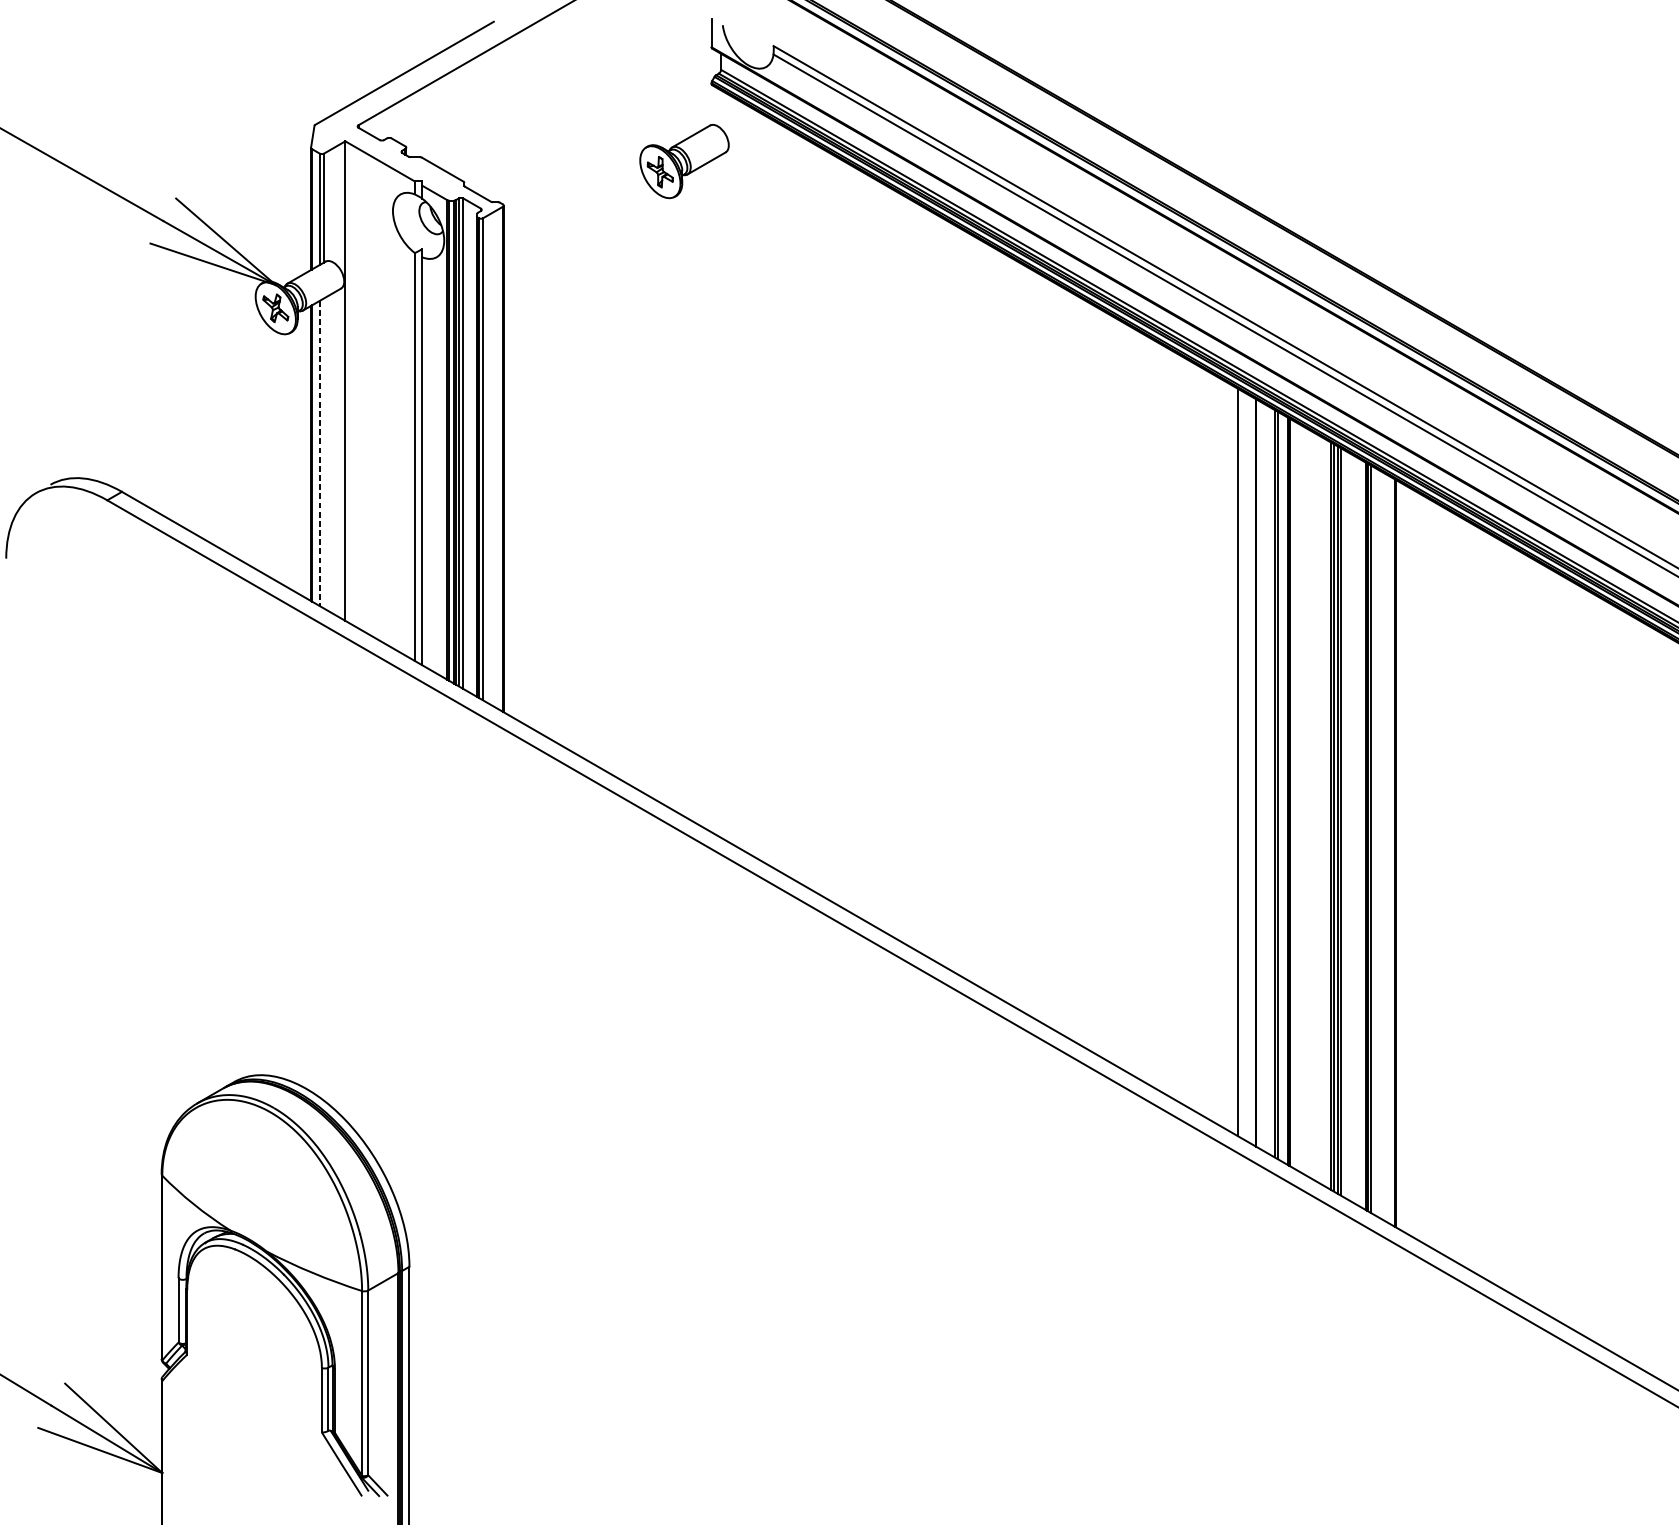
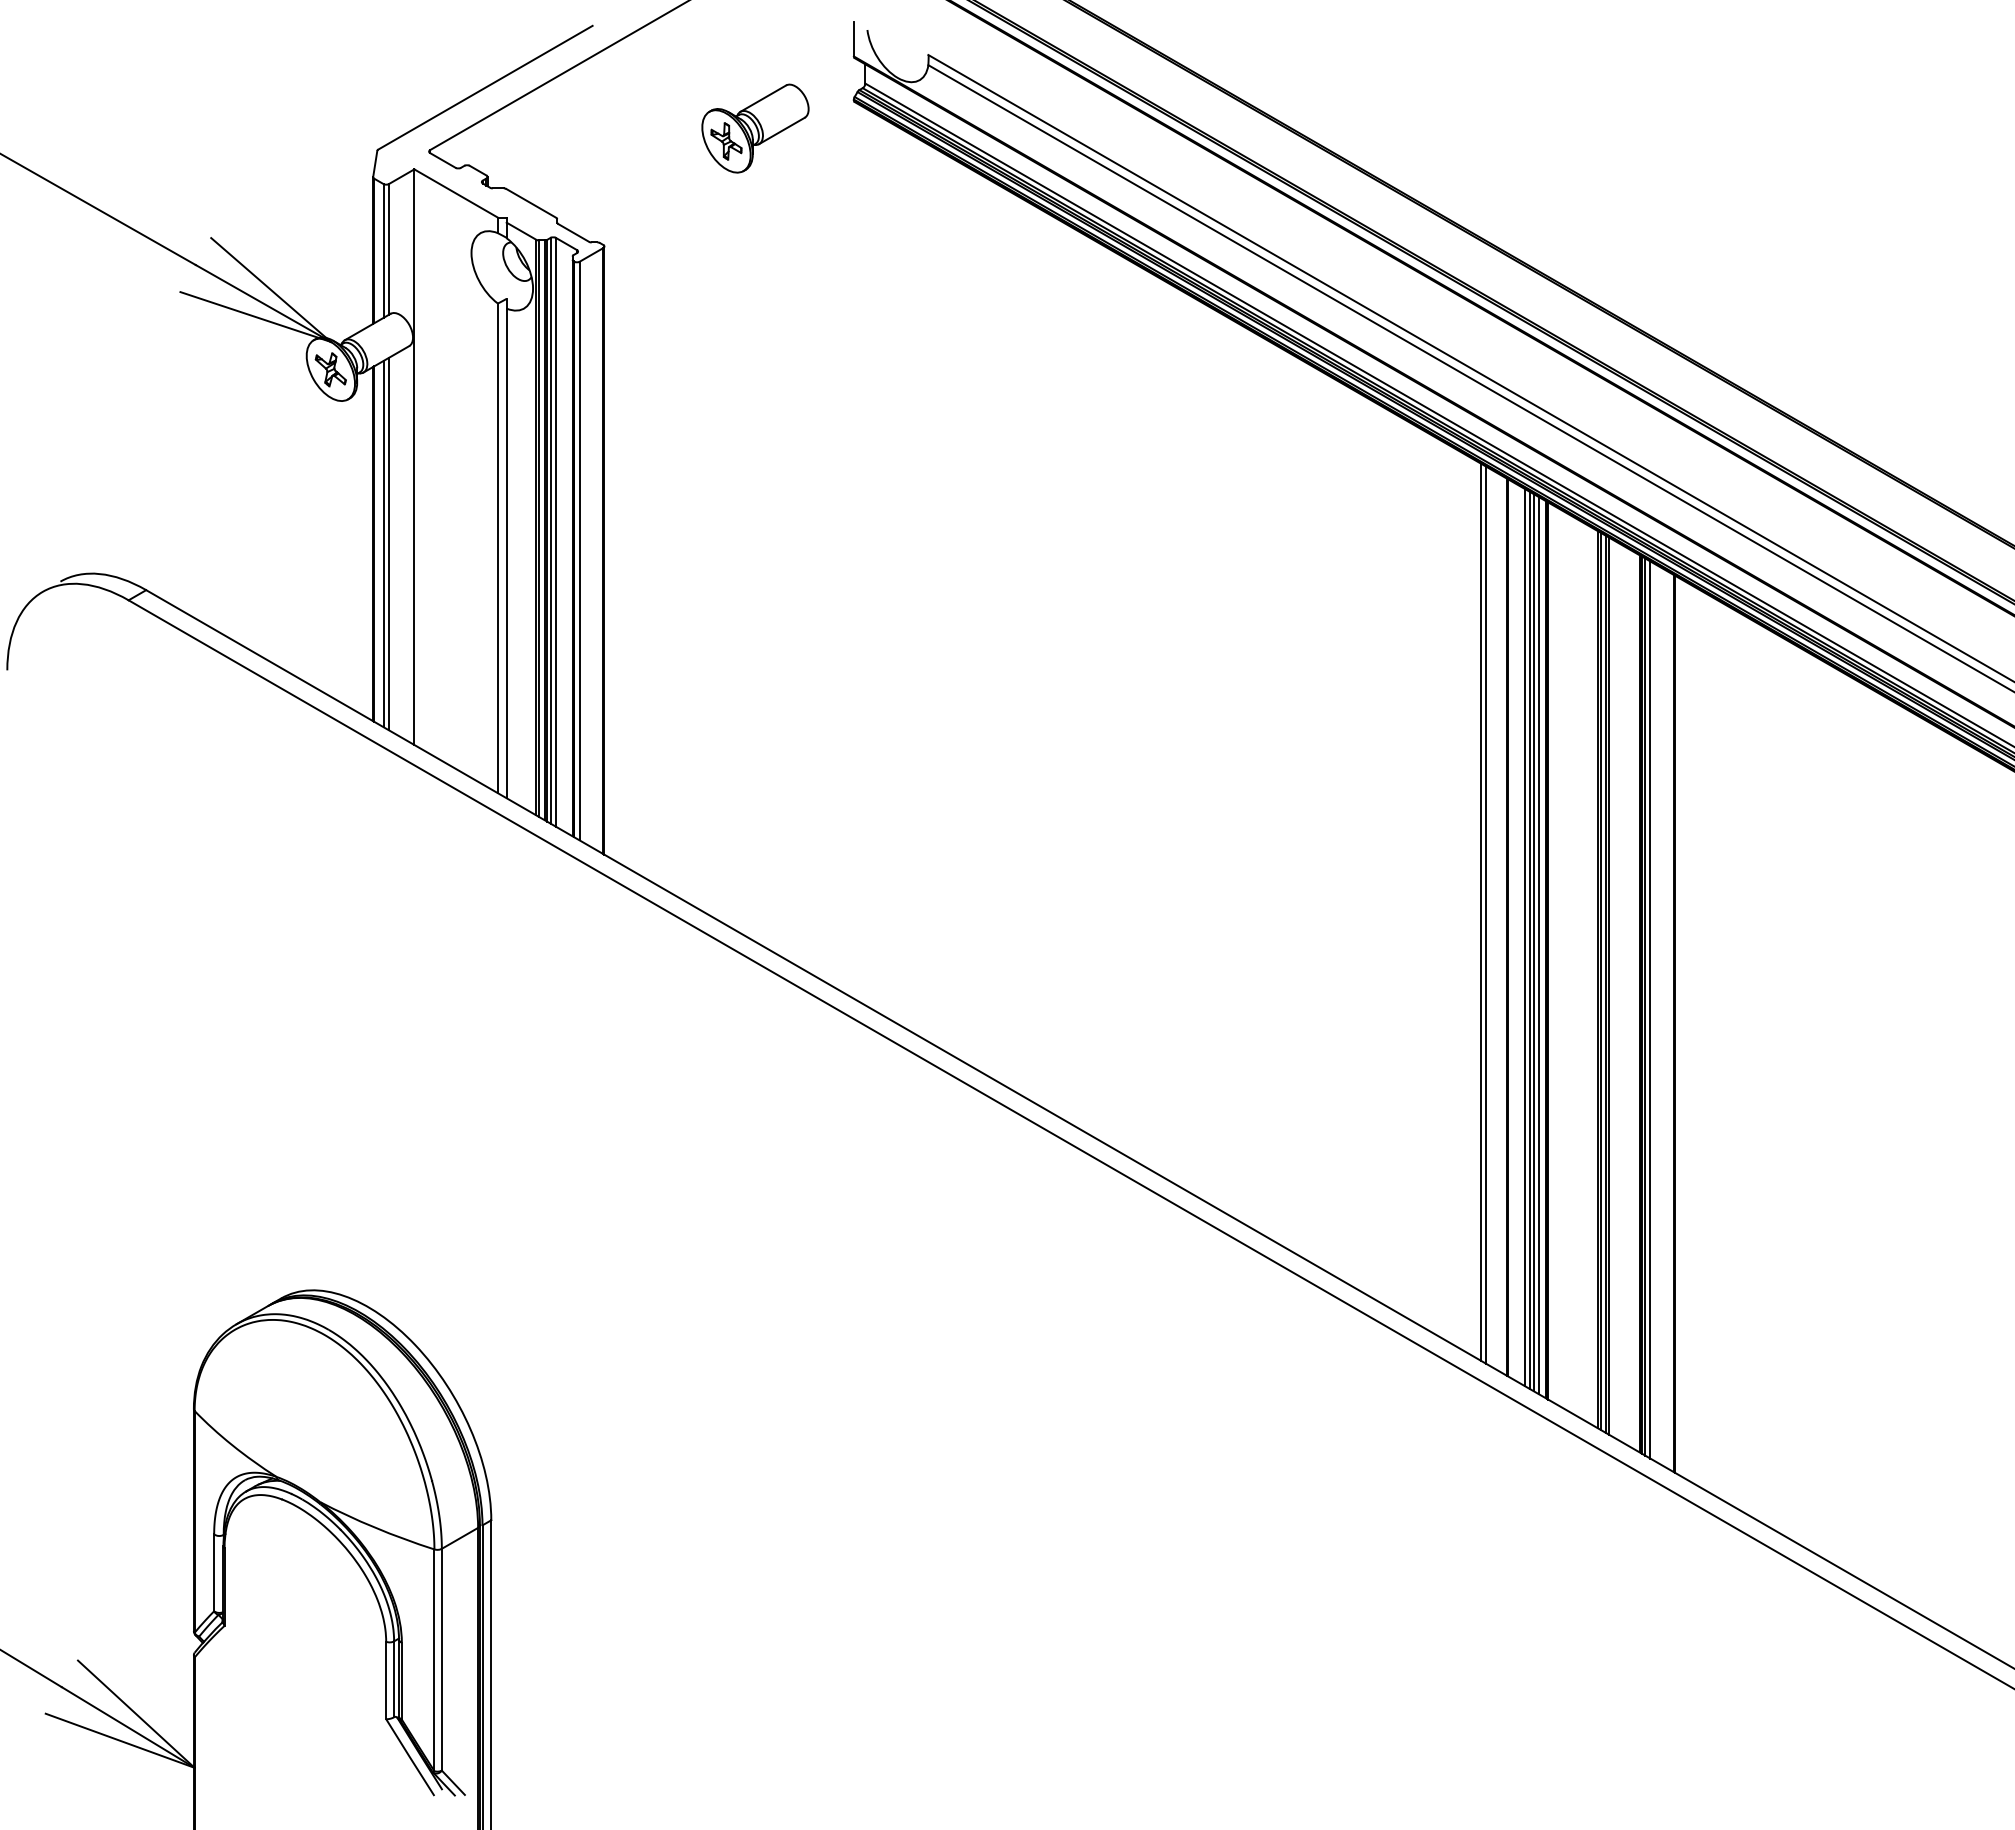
part: (684, 161) -> (755, 128), moved
line: (319, 453) -> (383, 544), dashed -> solid
line: (323, 453) -> (388, 543), added
line: (1233, 759) -> (1480, 911), added
line: (1270, 781) -> (1524, 937), added
line: (1281, 787) -> (1538, 945), added
line: (1375, 841) -> (1650, 1009), added

